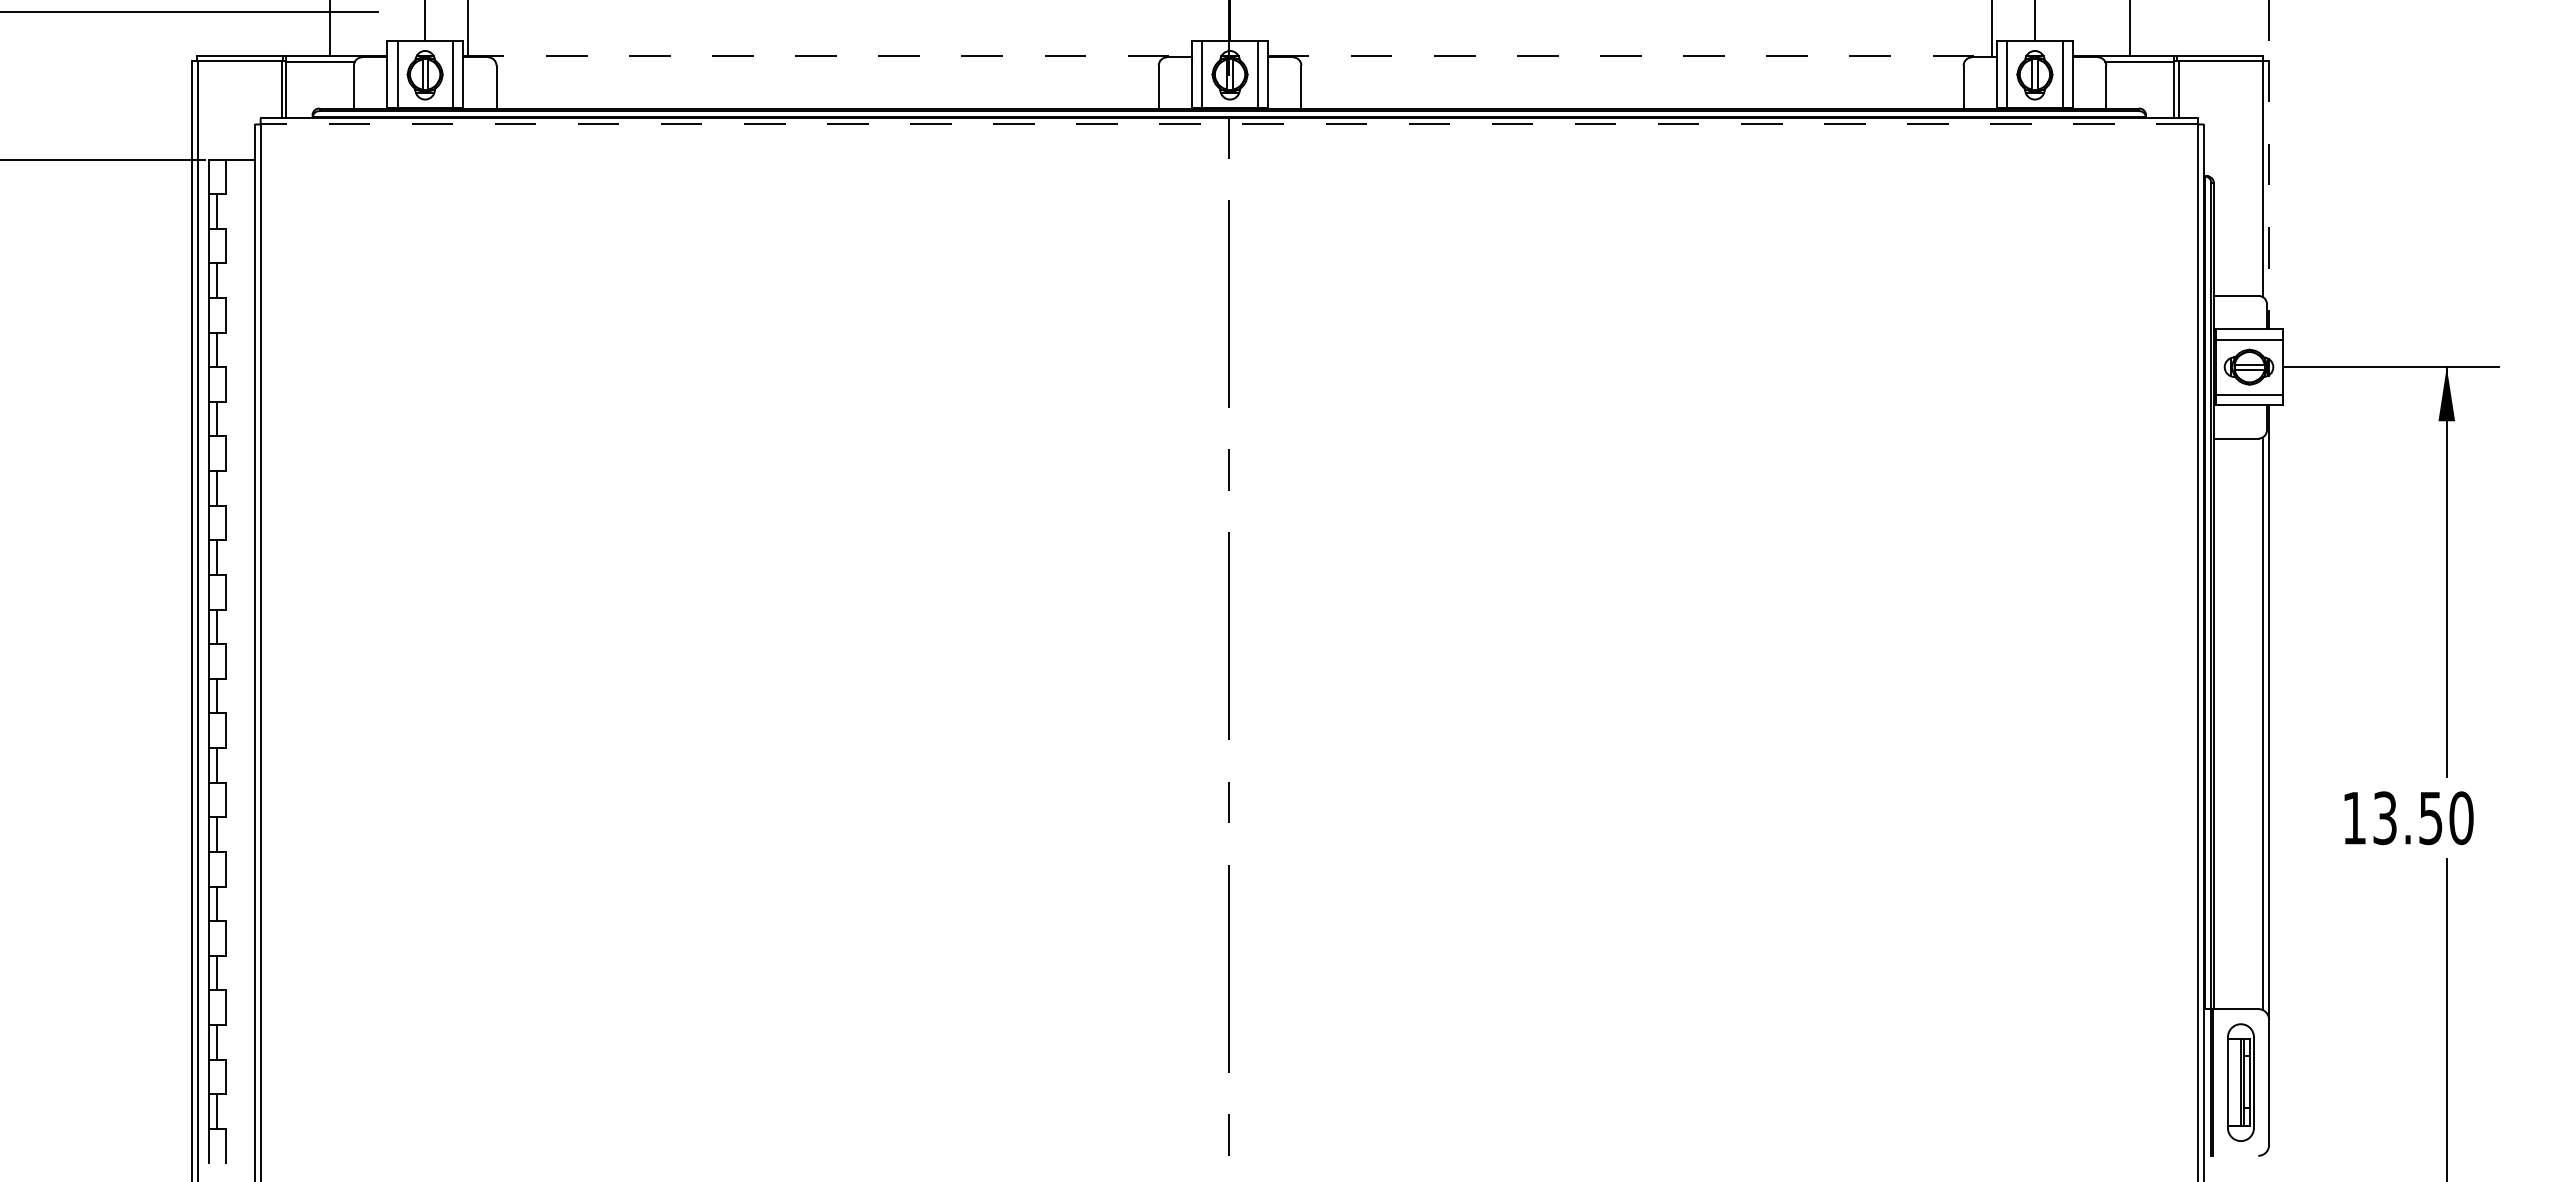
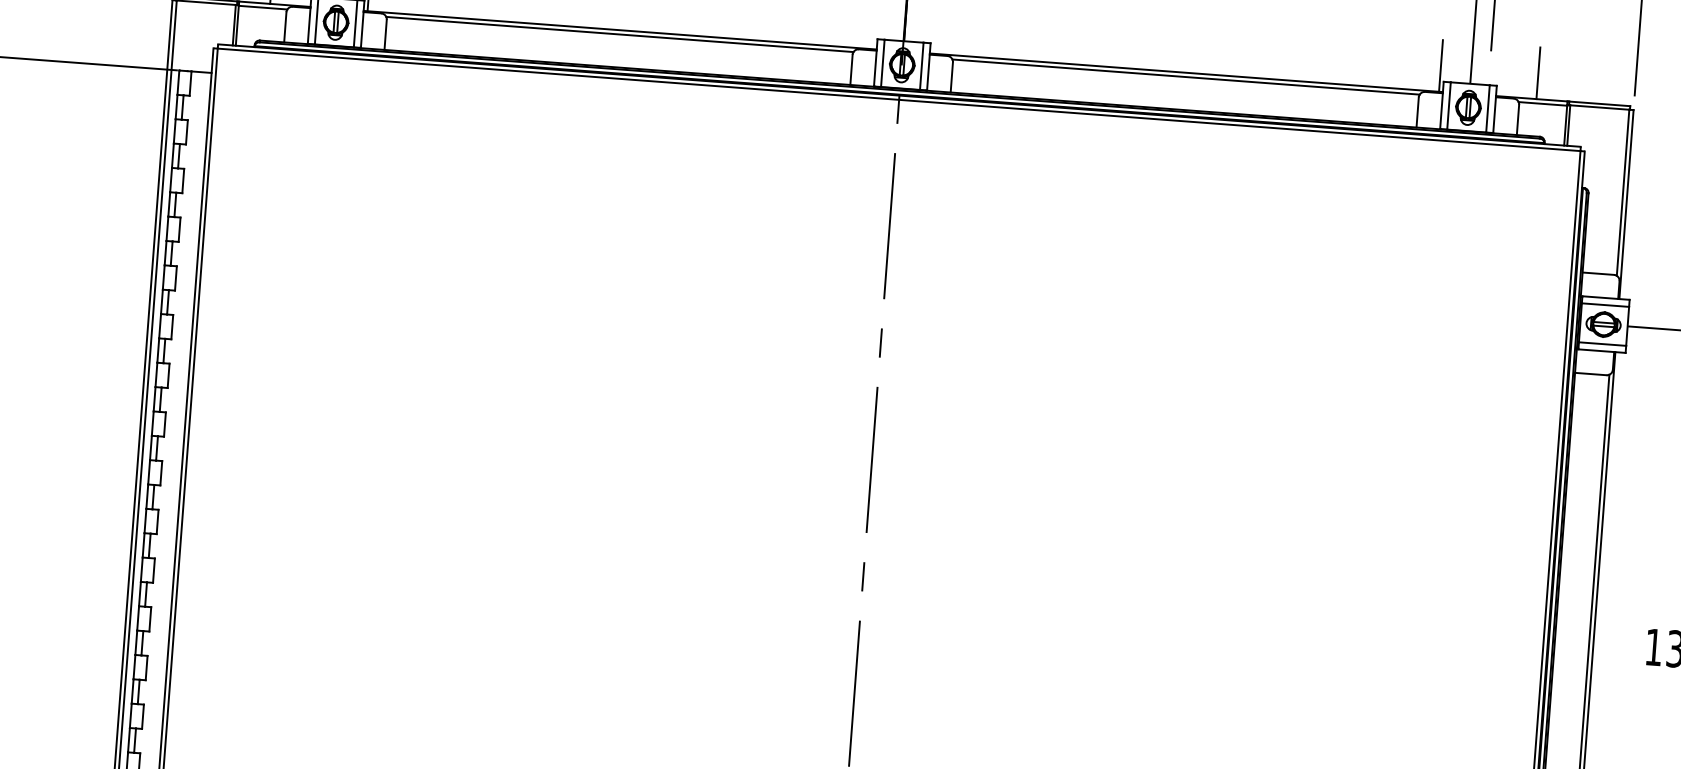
line: (827, 55) -> (620, 30), dashed -> solid
line: (1632, 55) -> (1186, 72), dashed -> solid
line: (827, 61) -> (619, 34), added
line: (1632, 61) -> (1186, 76), added
line: (1229, 124) -> (899, 99), dashed -> solid
line: (2268, 195) -> (1626, 204), dashed -> solid

